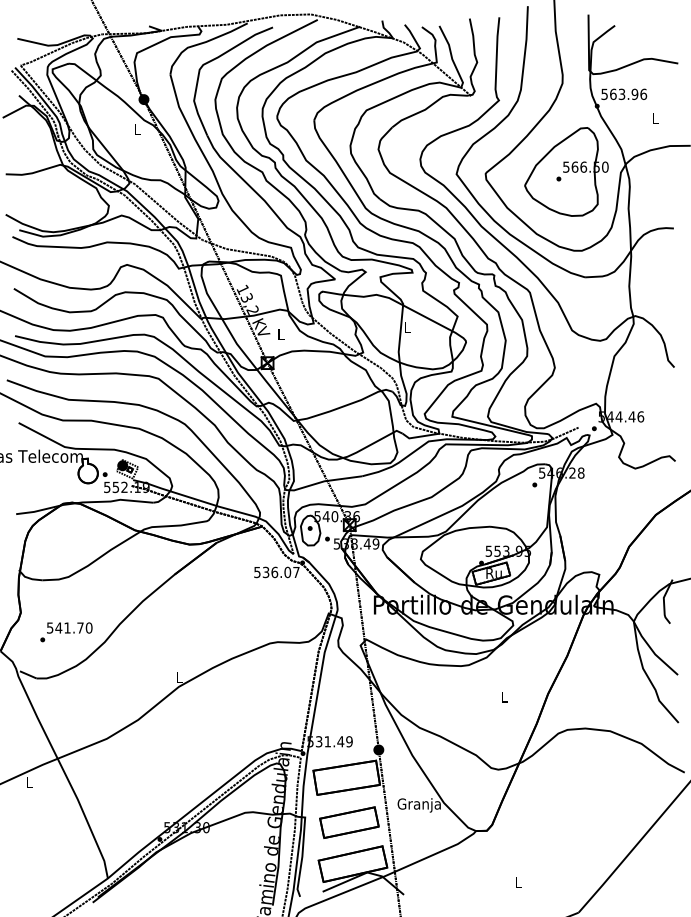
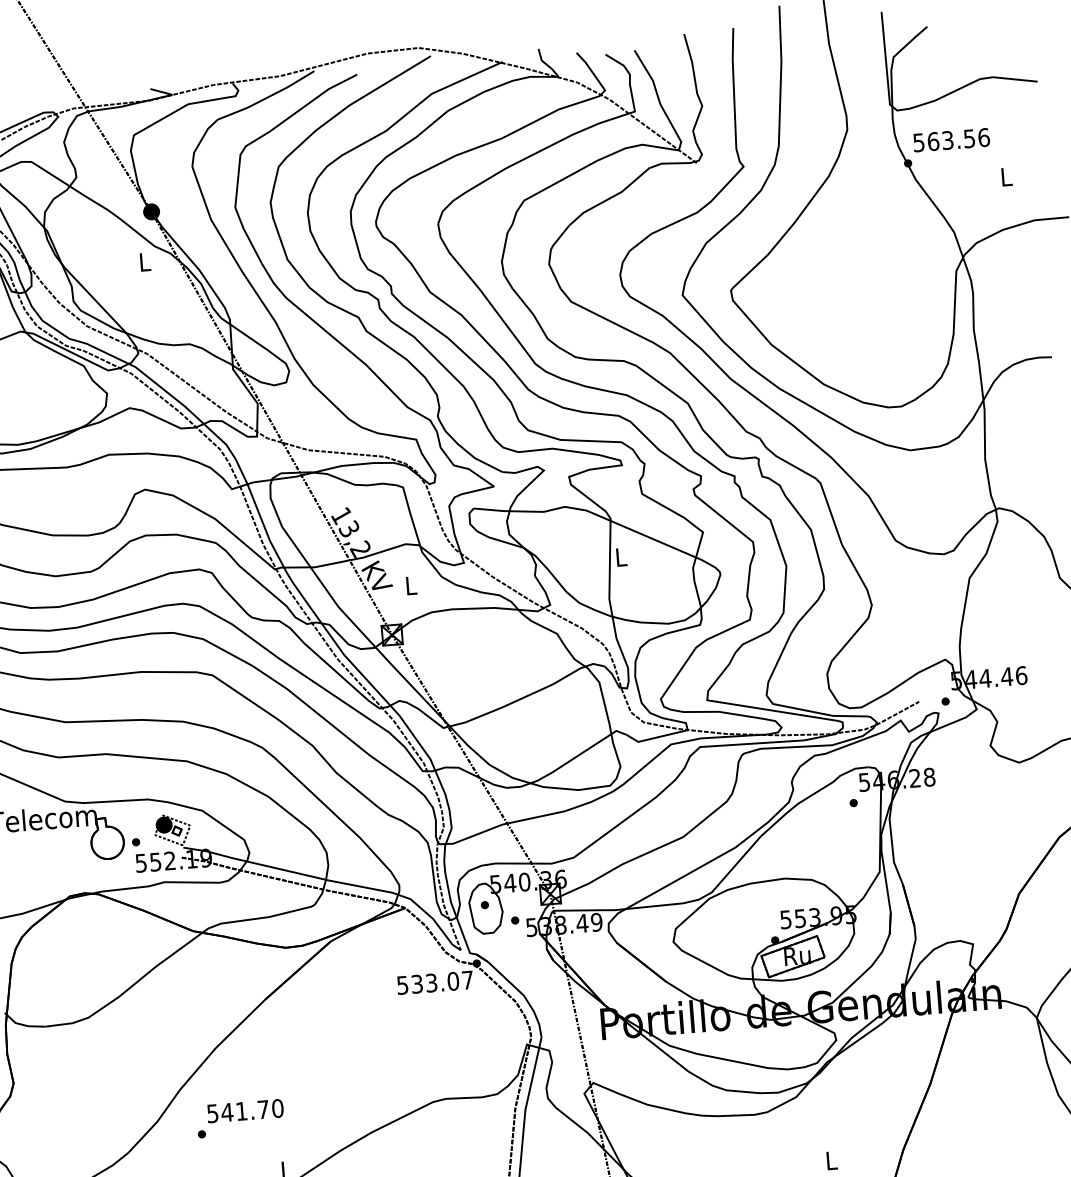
text: (634, 93) -> (968, 137), 563.96 -> 563.56
part: (566, 171) -> (865, 276), removed
text: (274, 572) -> (431, 983), 536.07 -> 533.07
text: (66, 632) -> (240, 1118), moved

